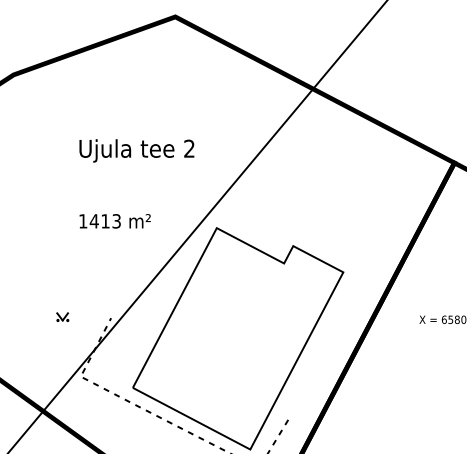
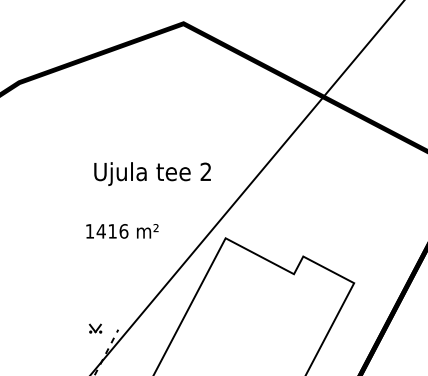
text: (136, 150) -> (152, 173), moved
text: (116, 221) -> (123, 231), 1413 -> 1416
part: (62, 316) -> (95, 328), moved

